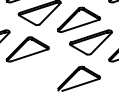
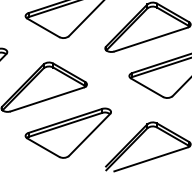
part: (39, 72) -> (67, 134), added

